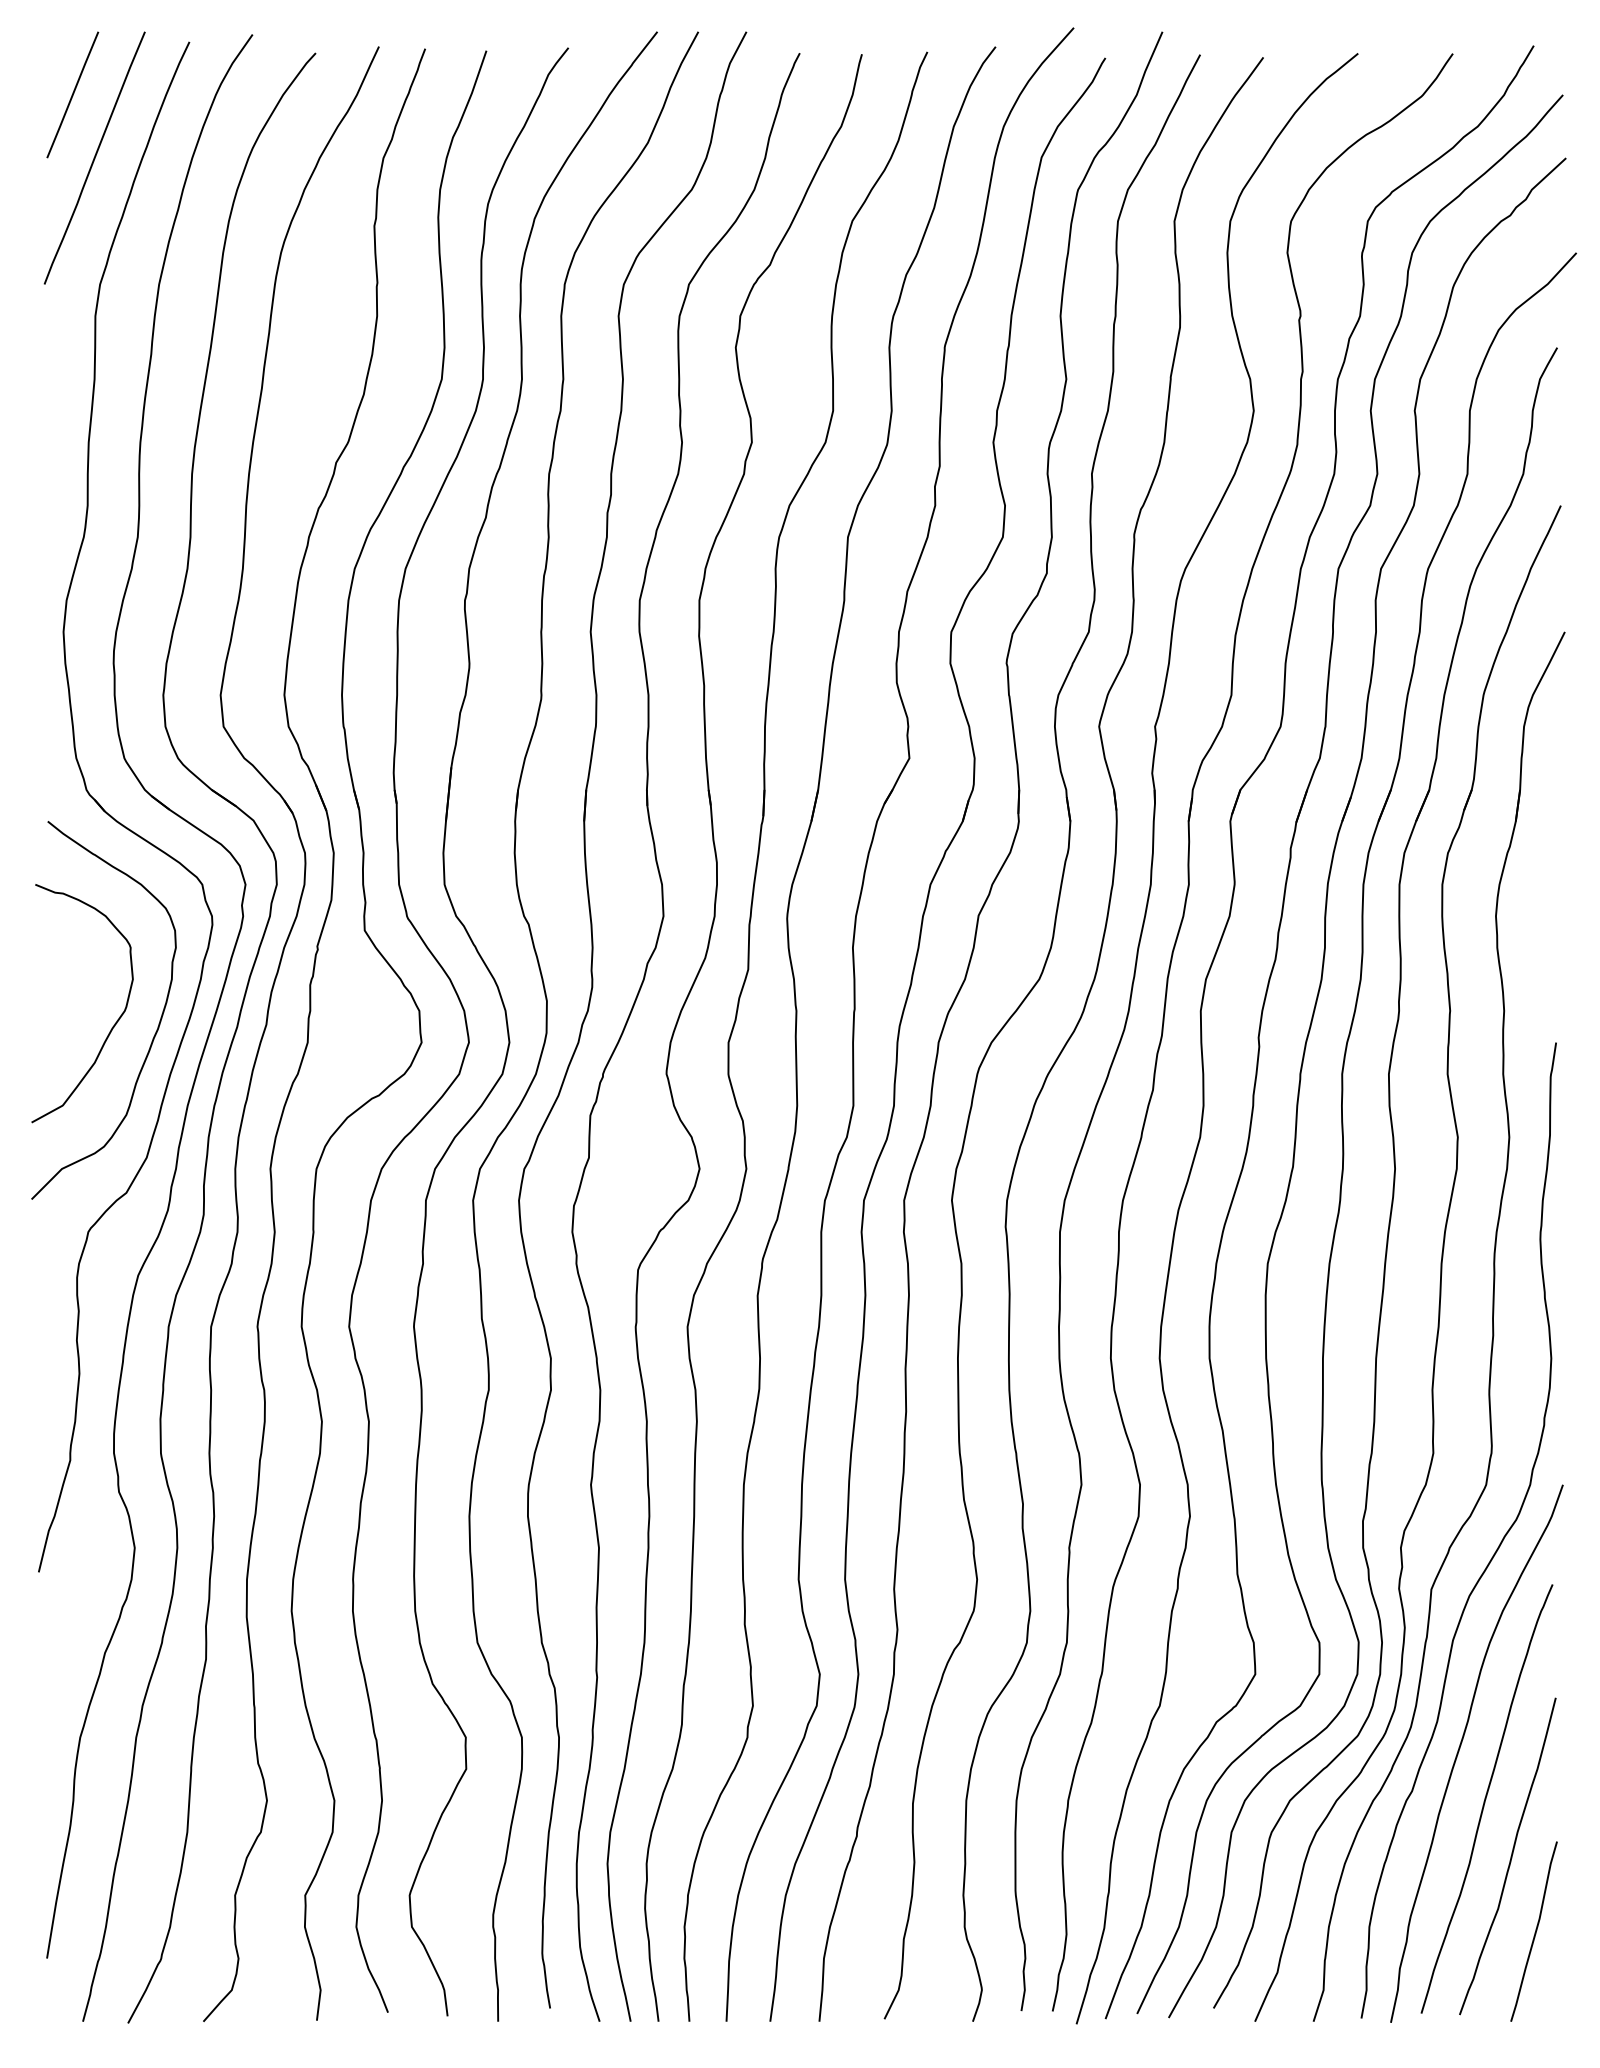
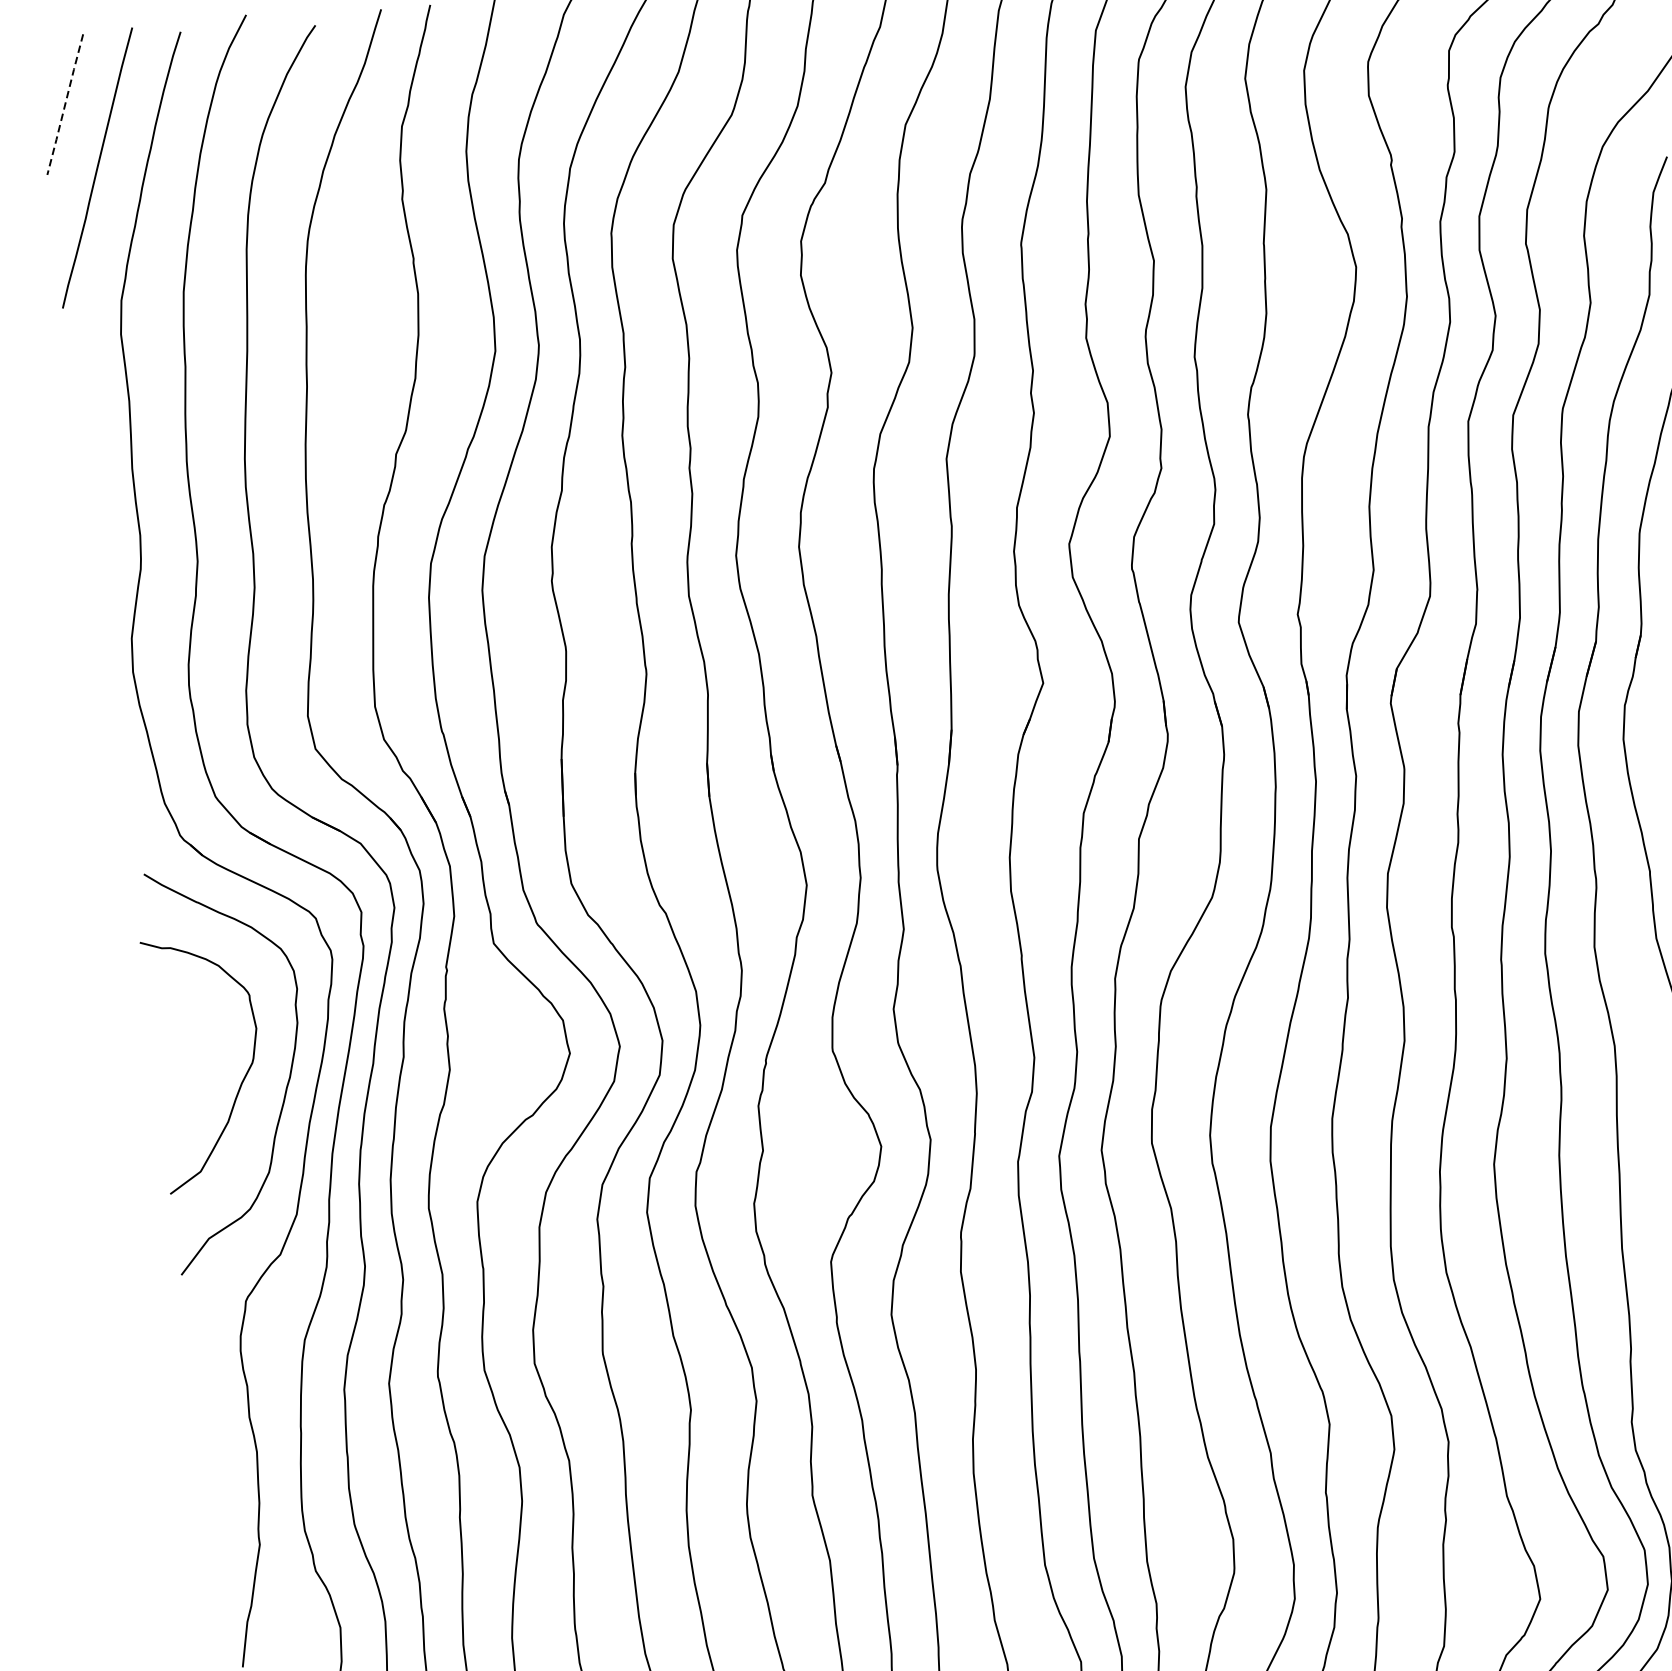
line: (72, 95) -> (65, 105), solid -> dashed

